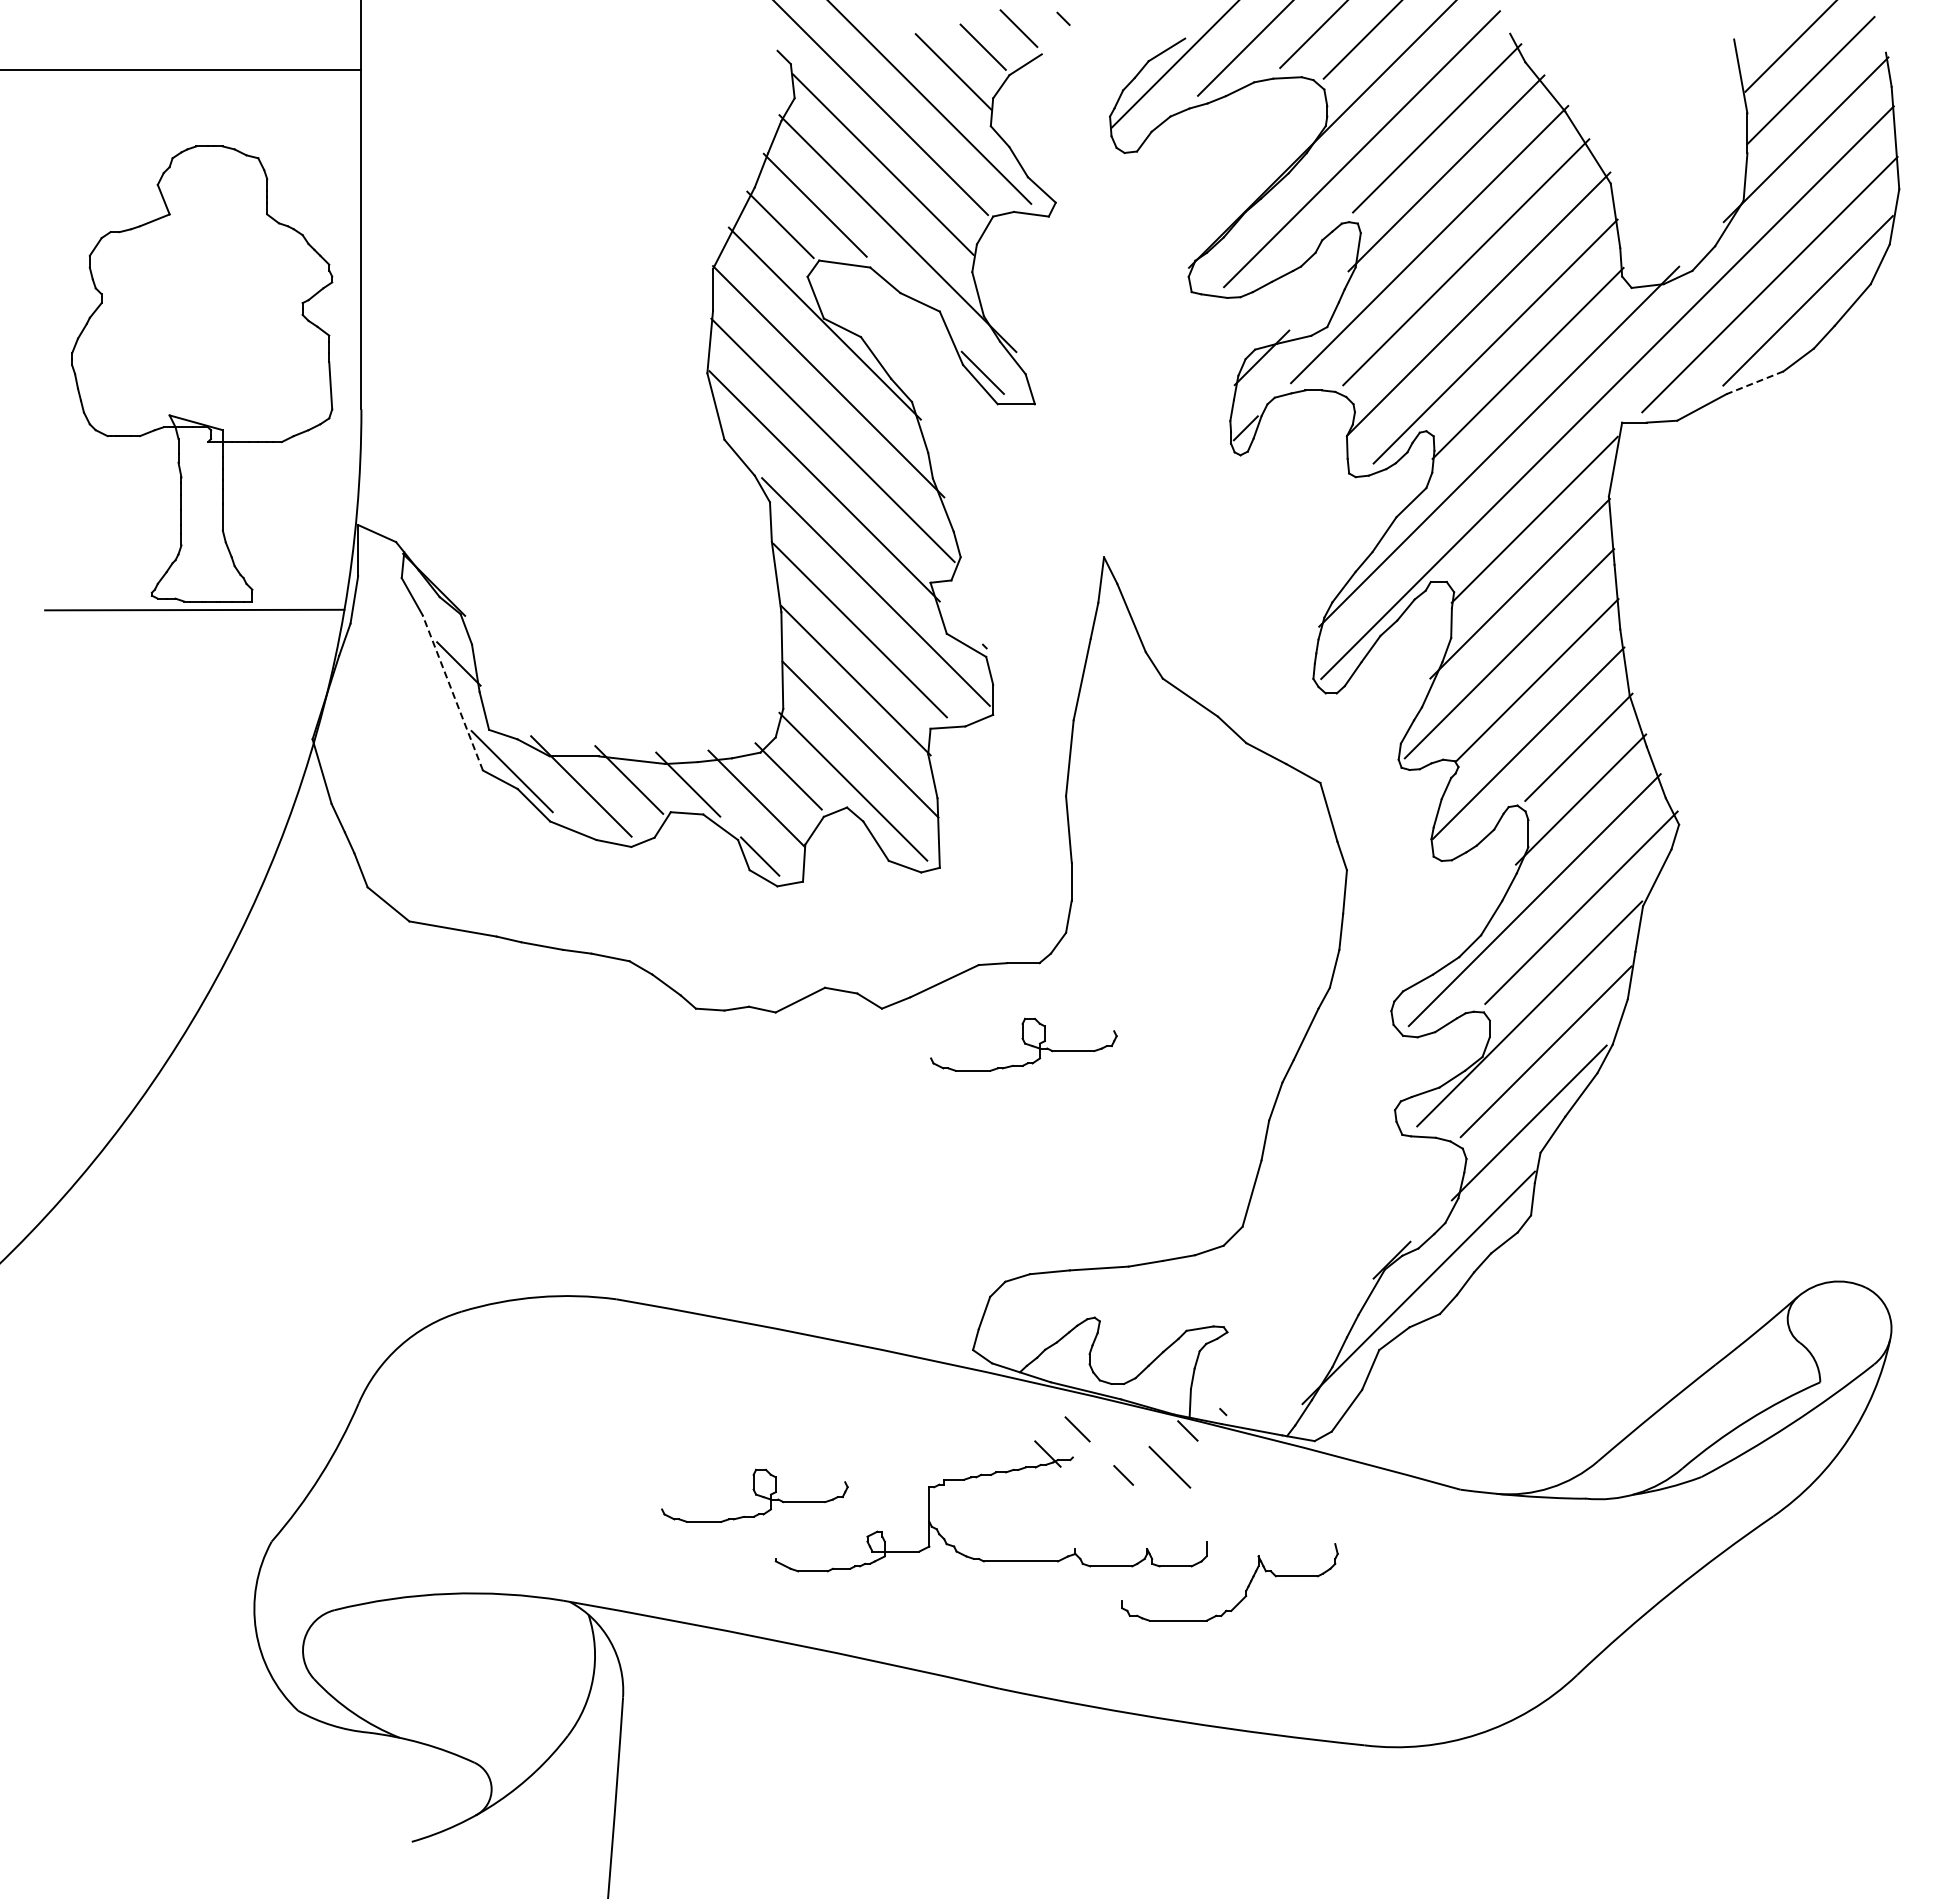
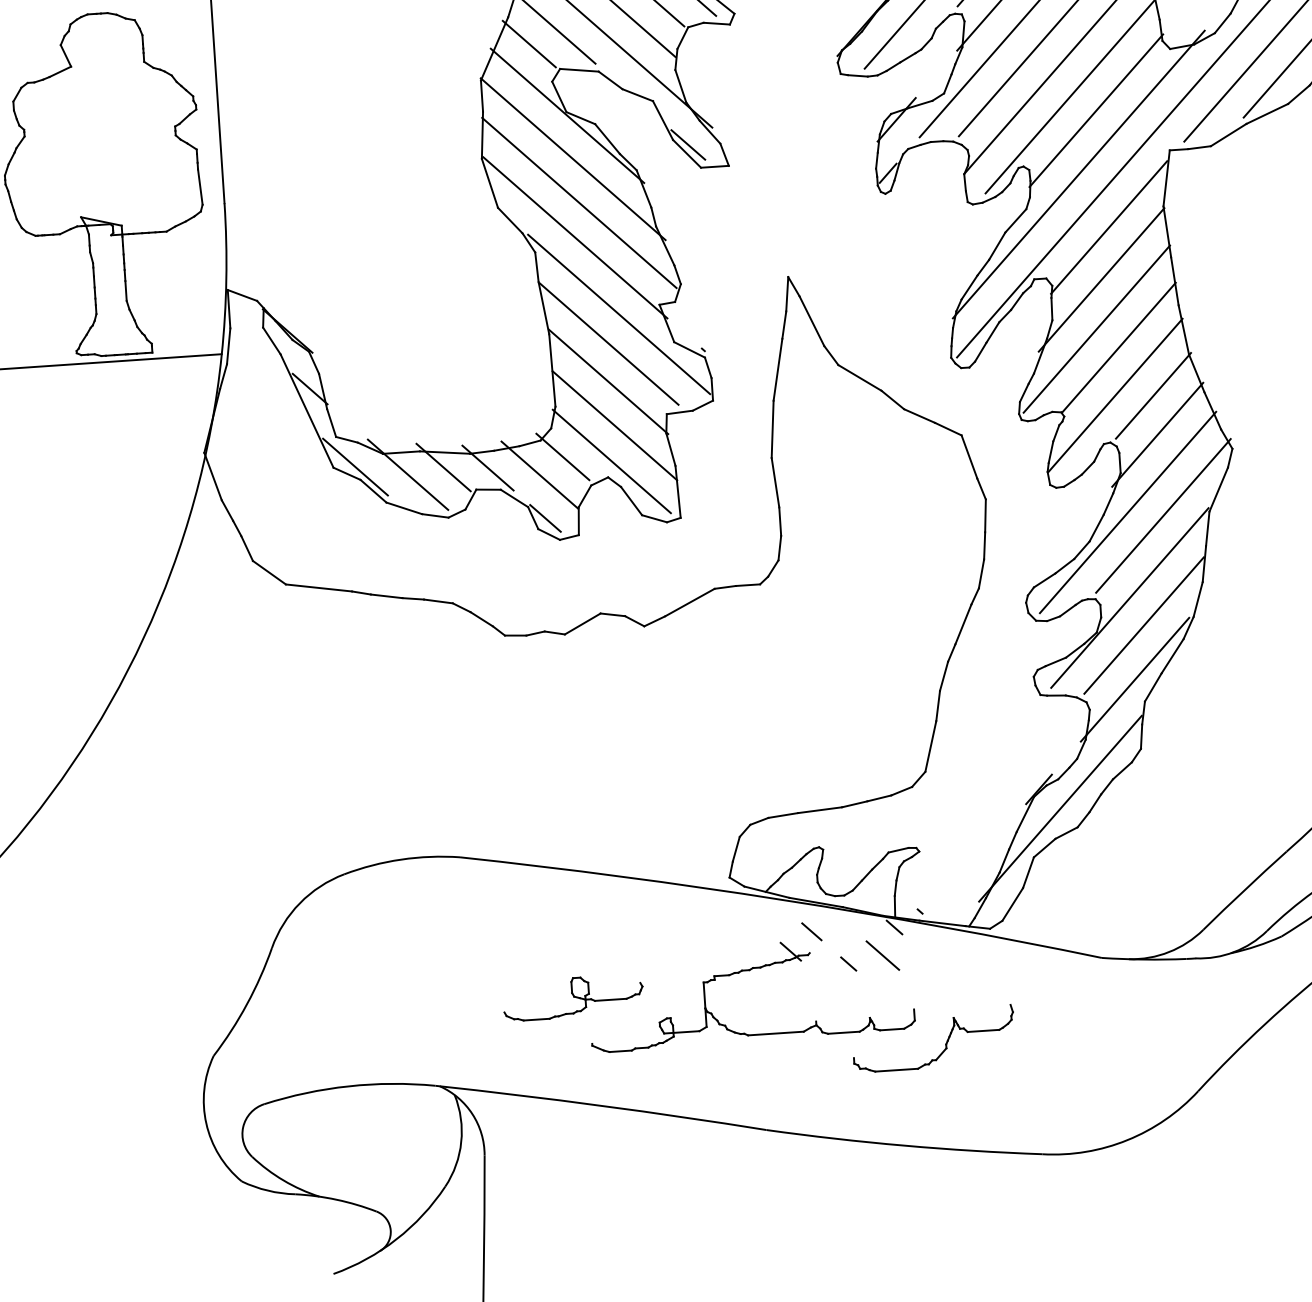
line: (1755, 382) -> (1267, 113), dashed -> solid
line: (452, 692) -> (306, 410), dashed -> solid
part: (1023, 1044) -> (752, 646), removed

